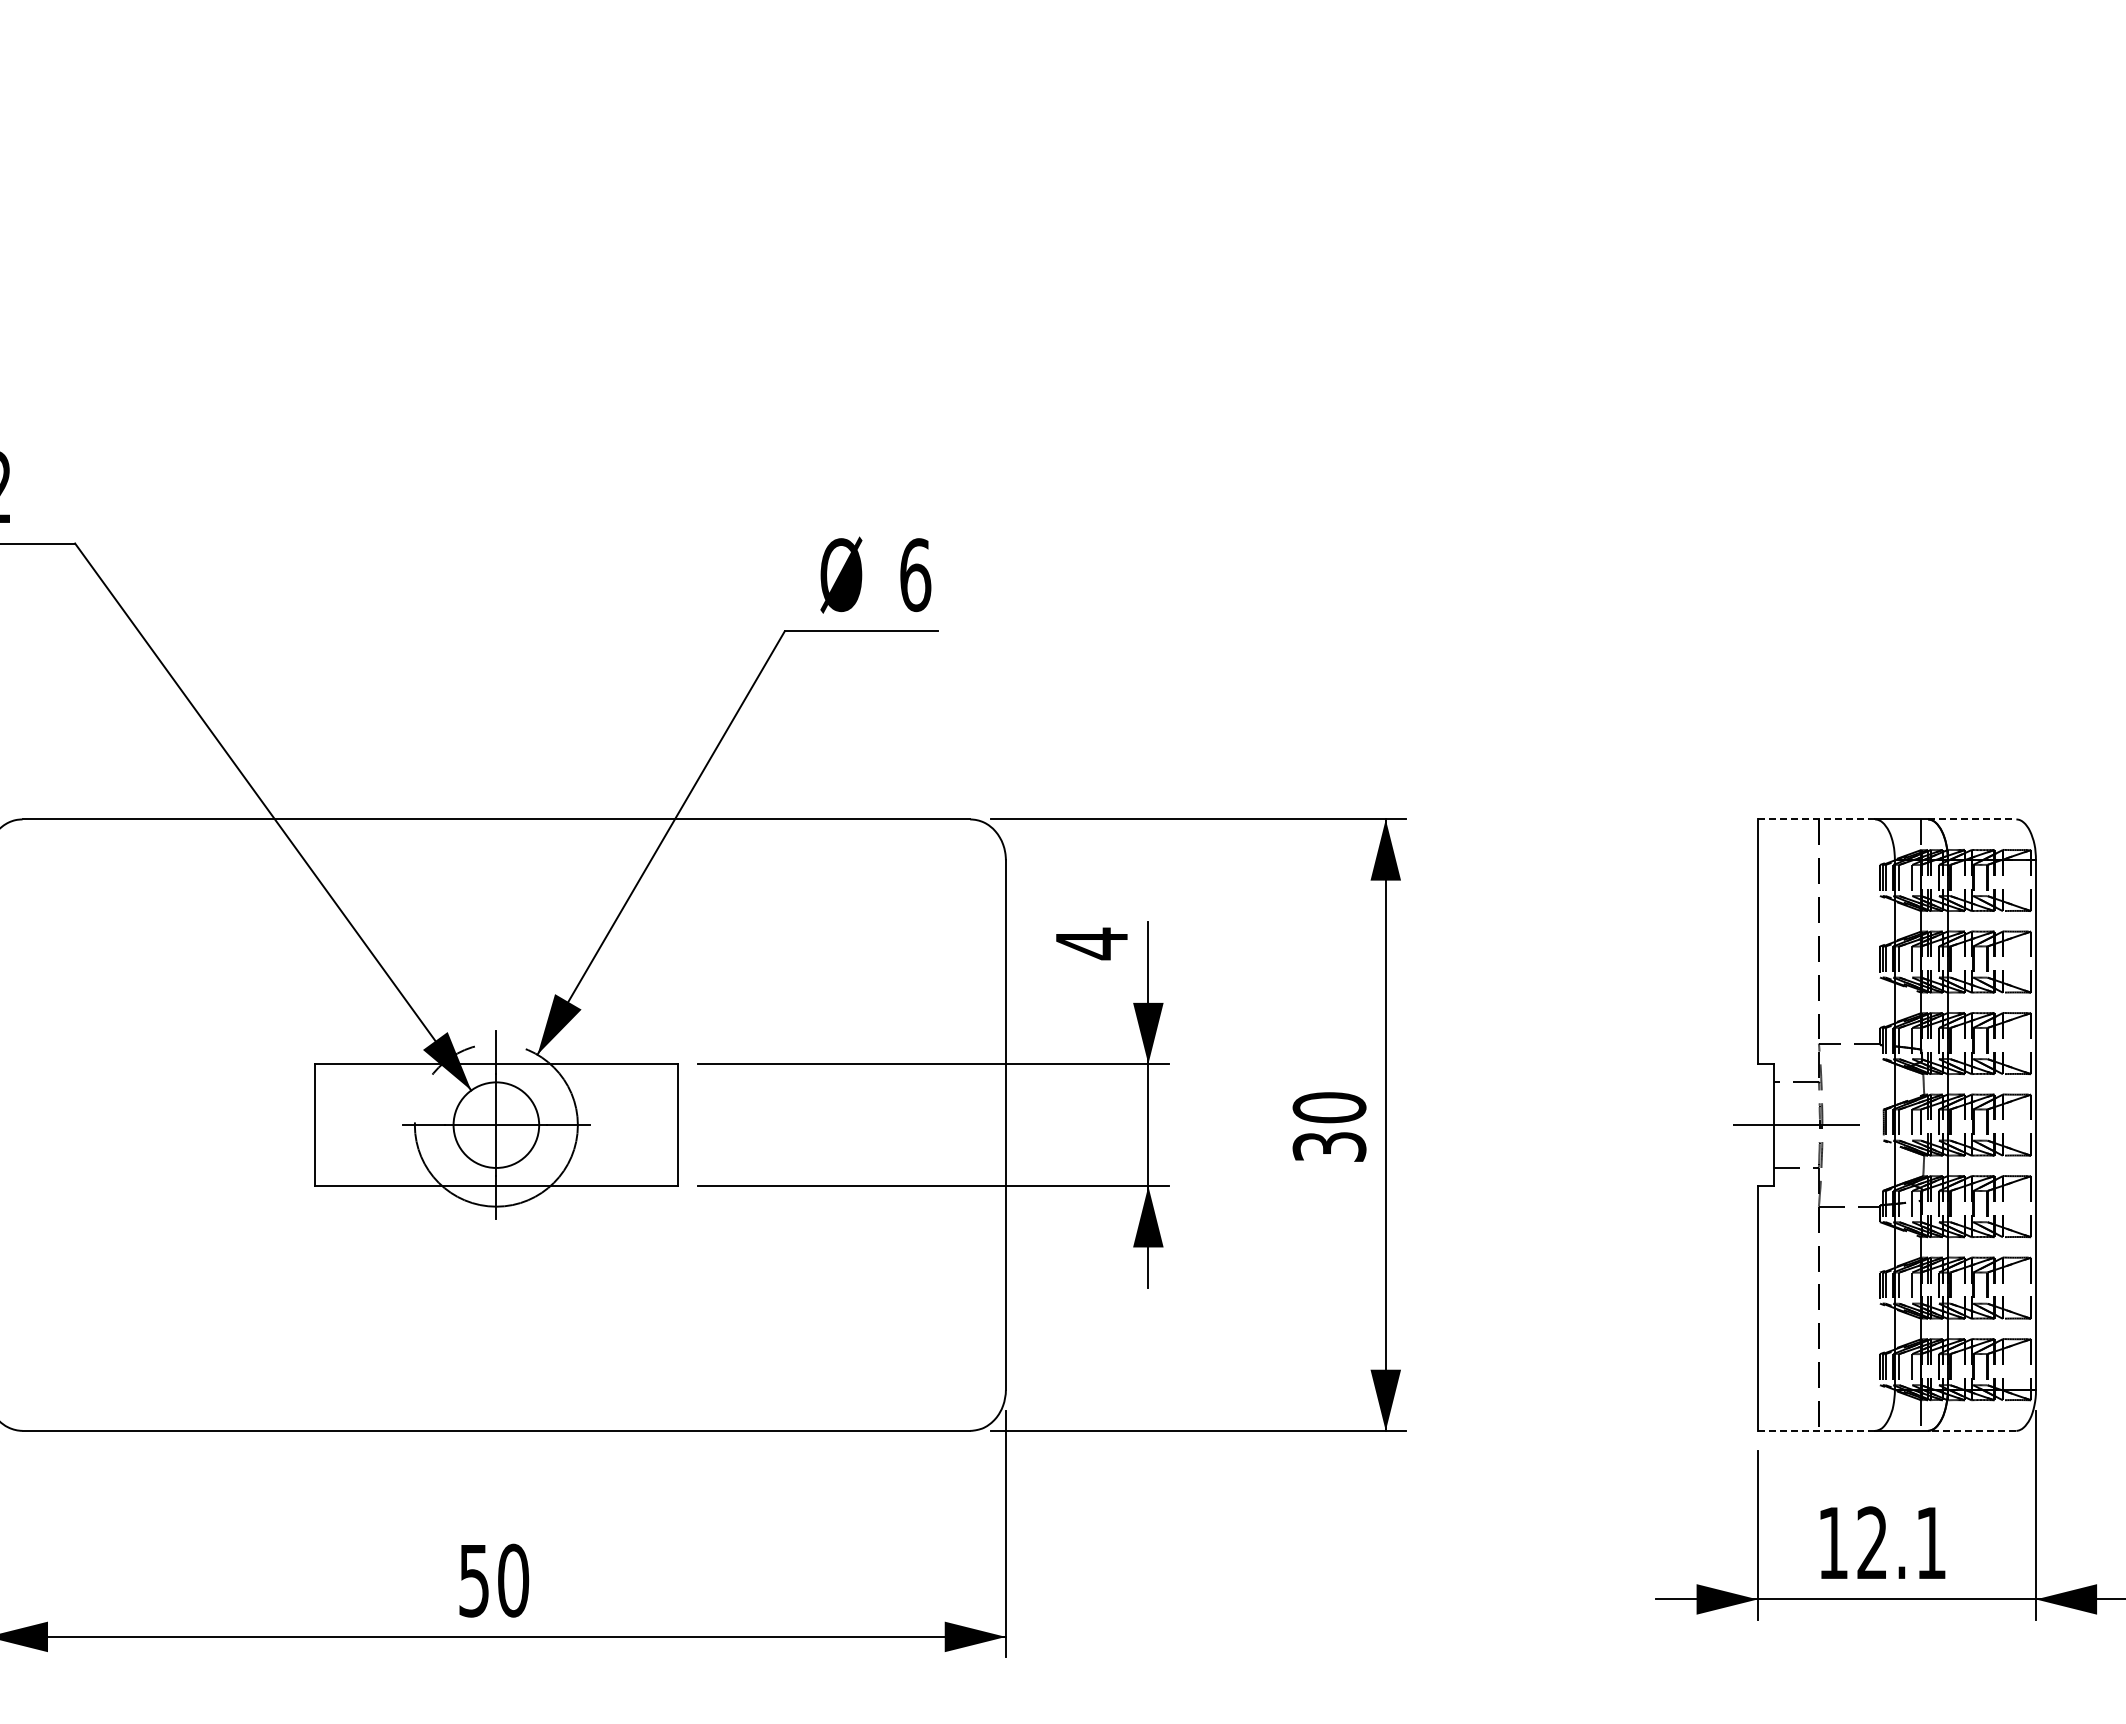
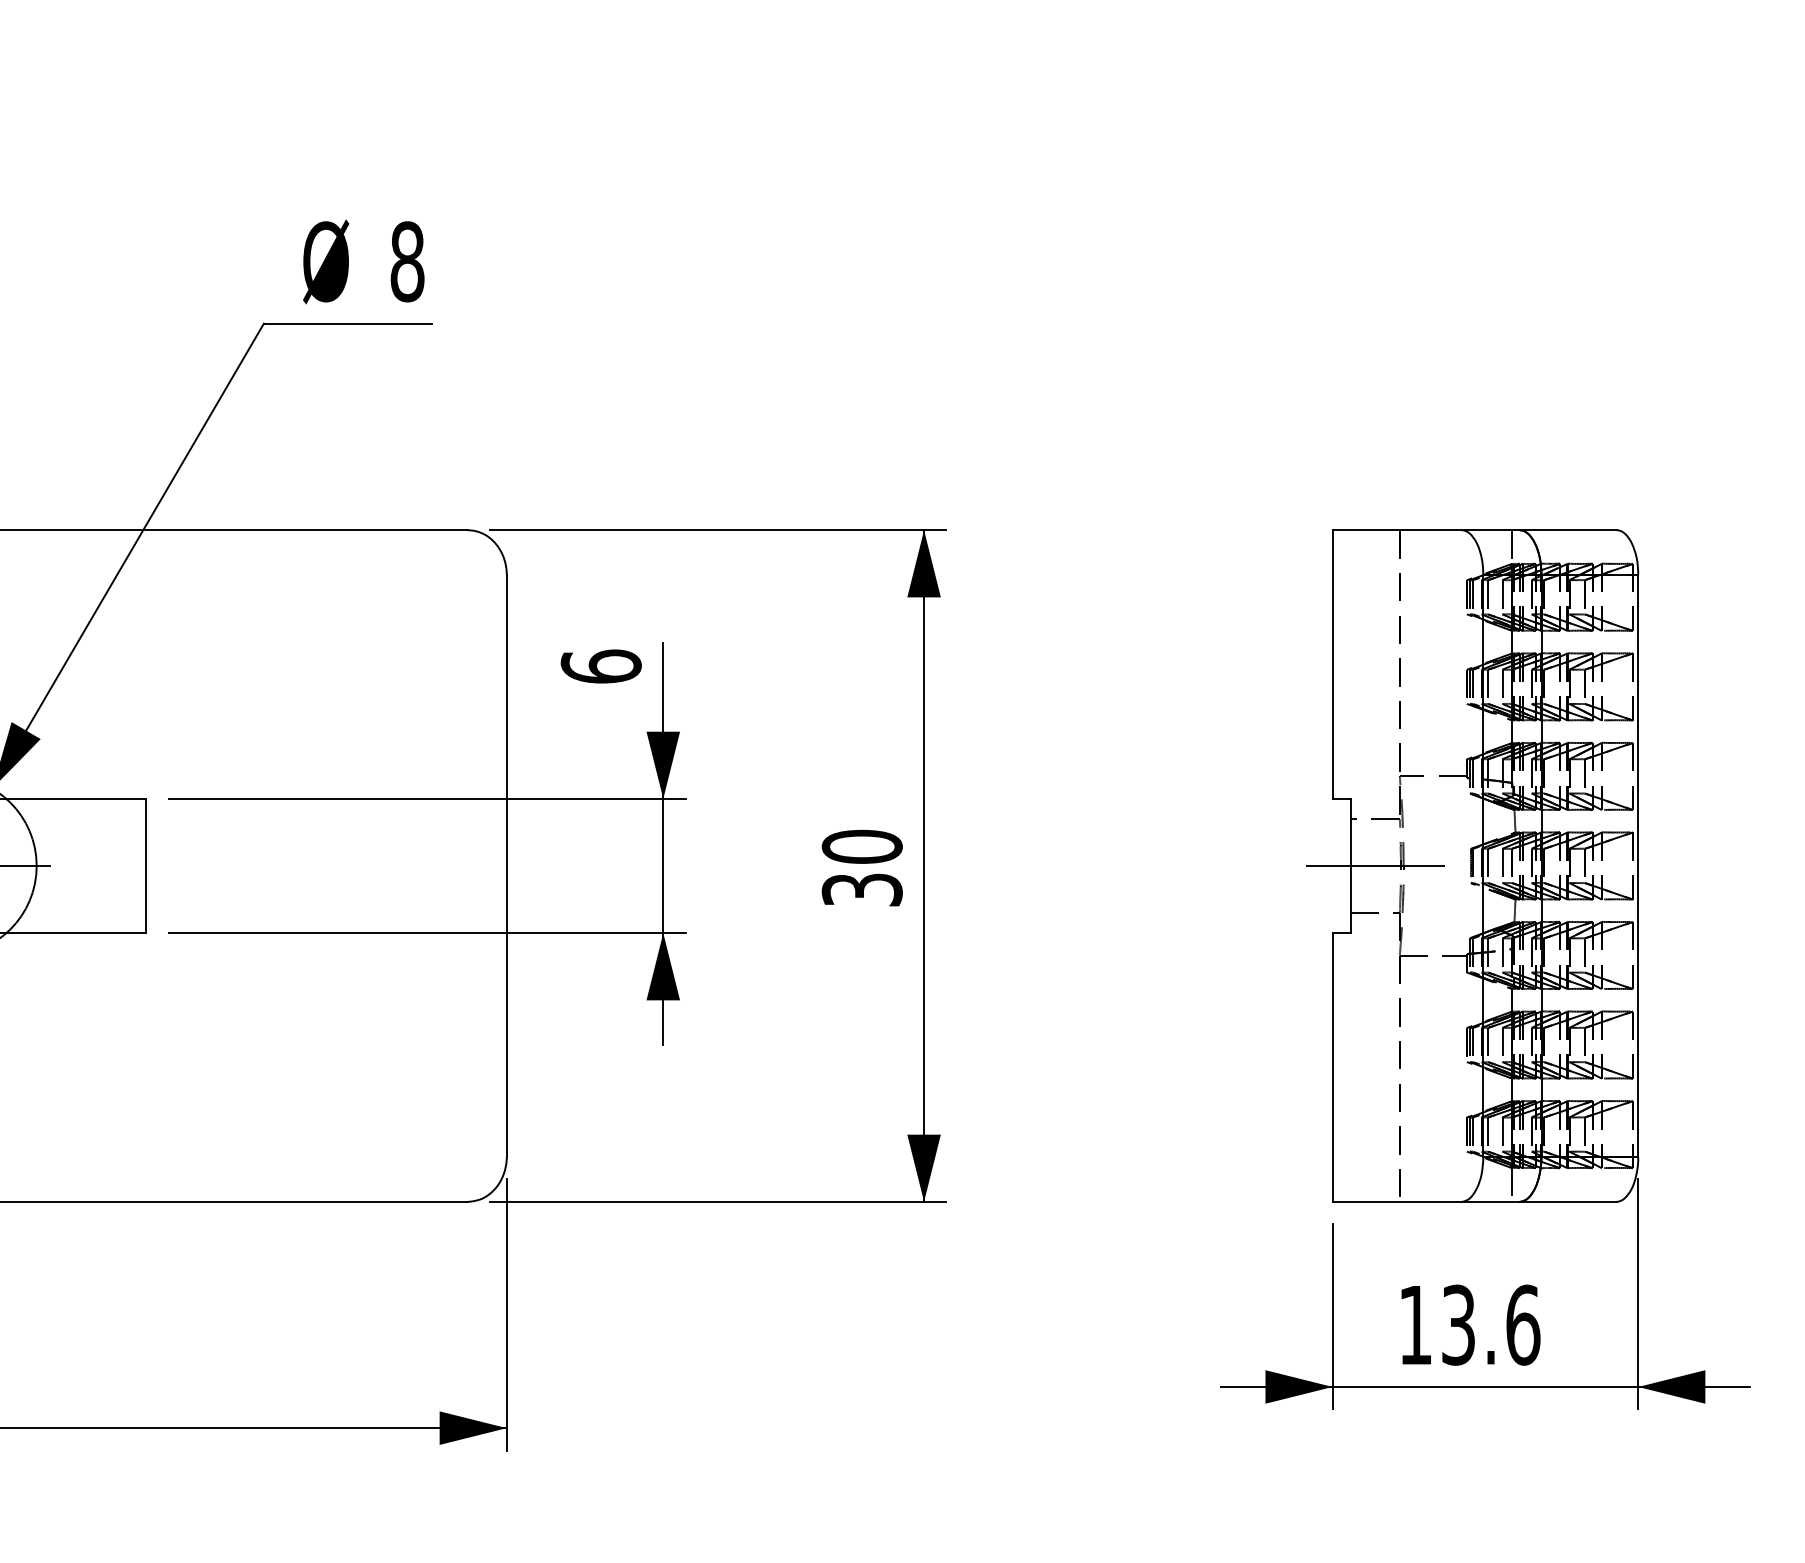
text: (915, 574) -> (407, 261), 6 -> 8
line: (1816, 819) -> (1397, 530), dashed -> solid
line: (1972, 819) -> (1568, 530), dashed -> solid
text: (1091, 943) -> (600, 666), 4 -> 6
line: (1816, 1430) -> (1397, 1201), dashed -> solid
line: (1971, 1430) -> (1567, 1201), dashed -> solid
text: (1902, 1543) -> (1491, 1325), 12.1 -> 13.6

